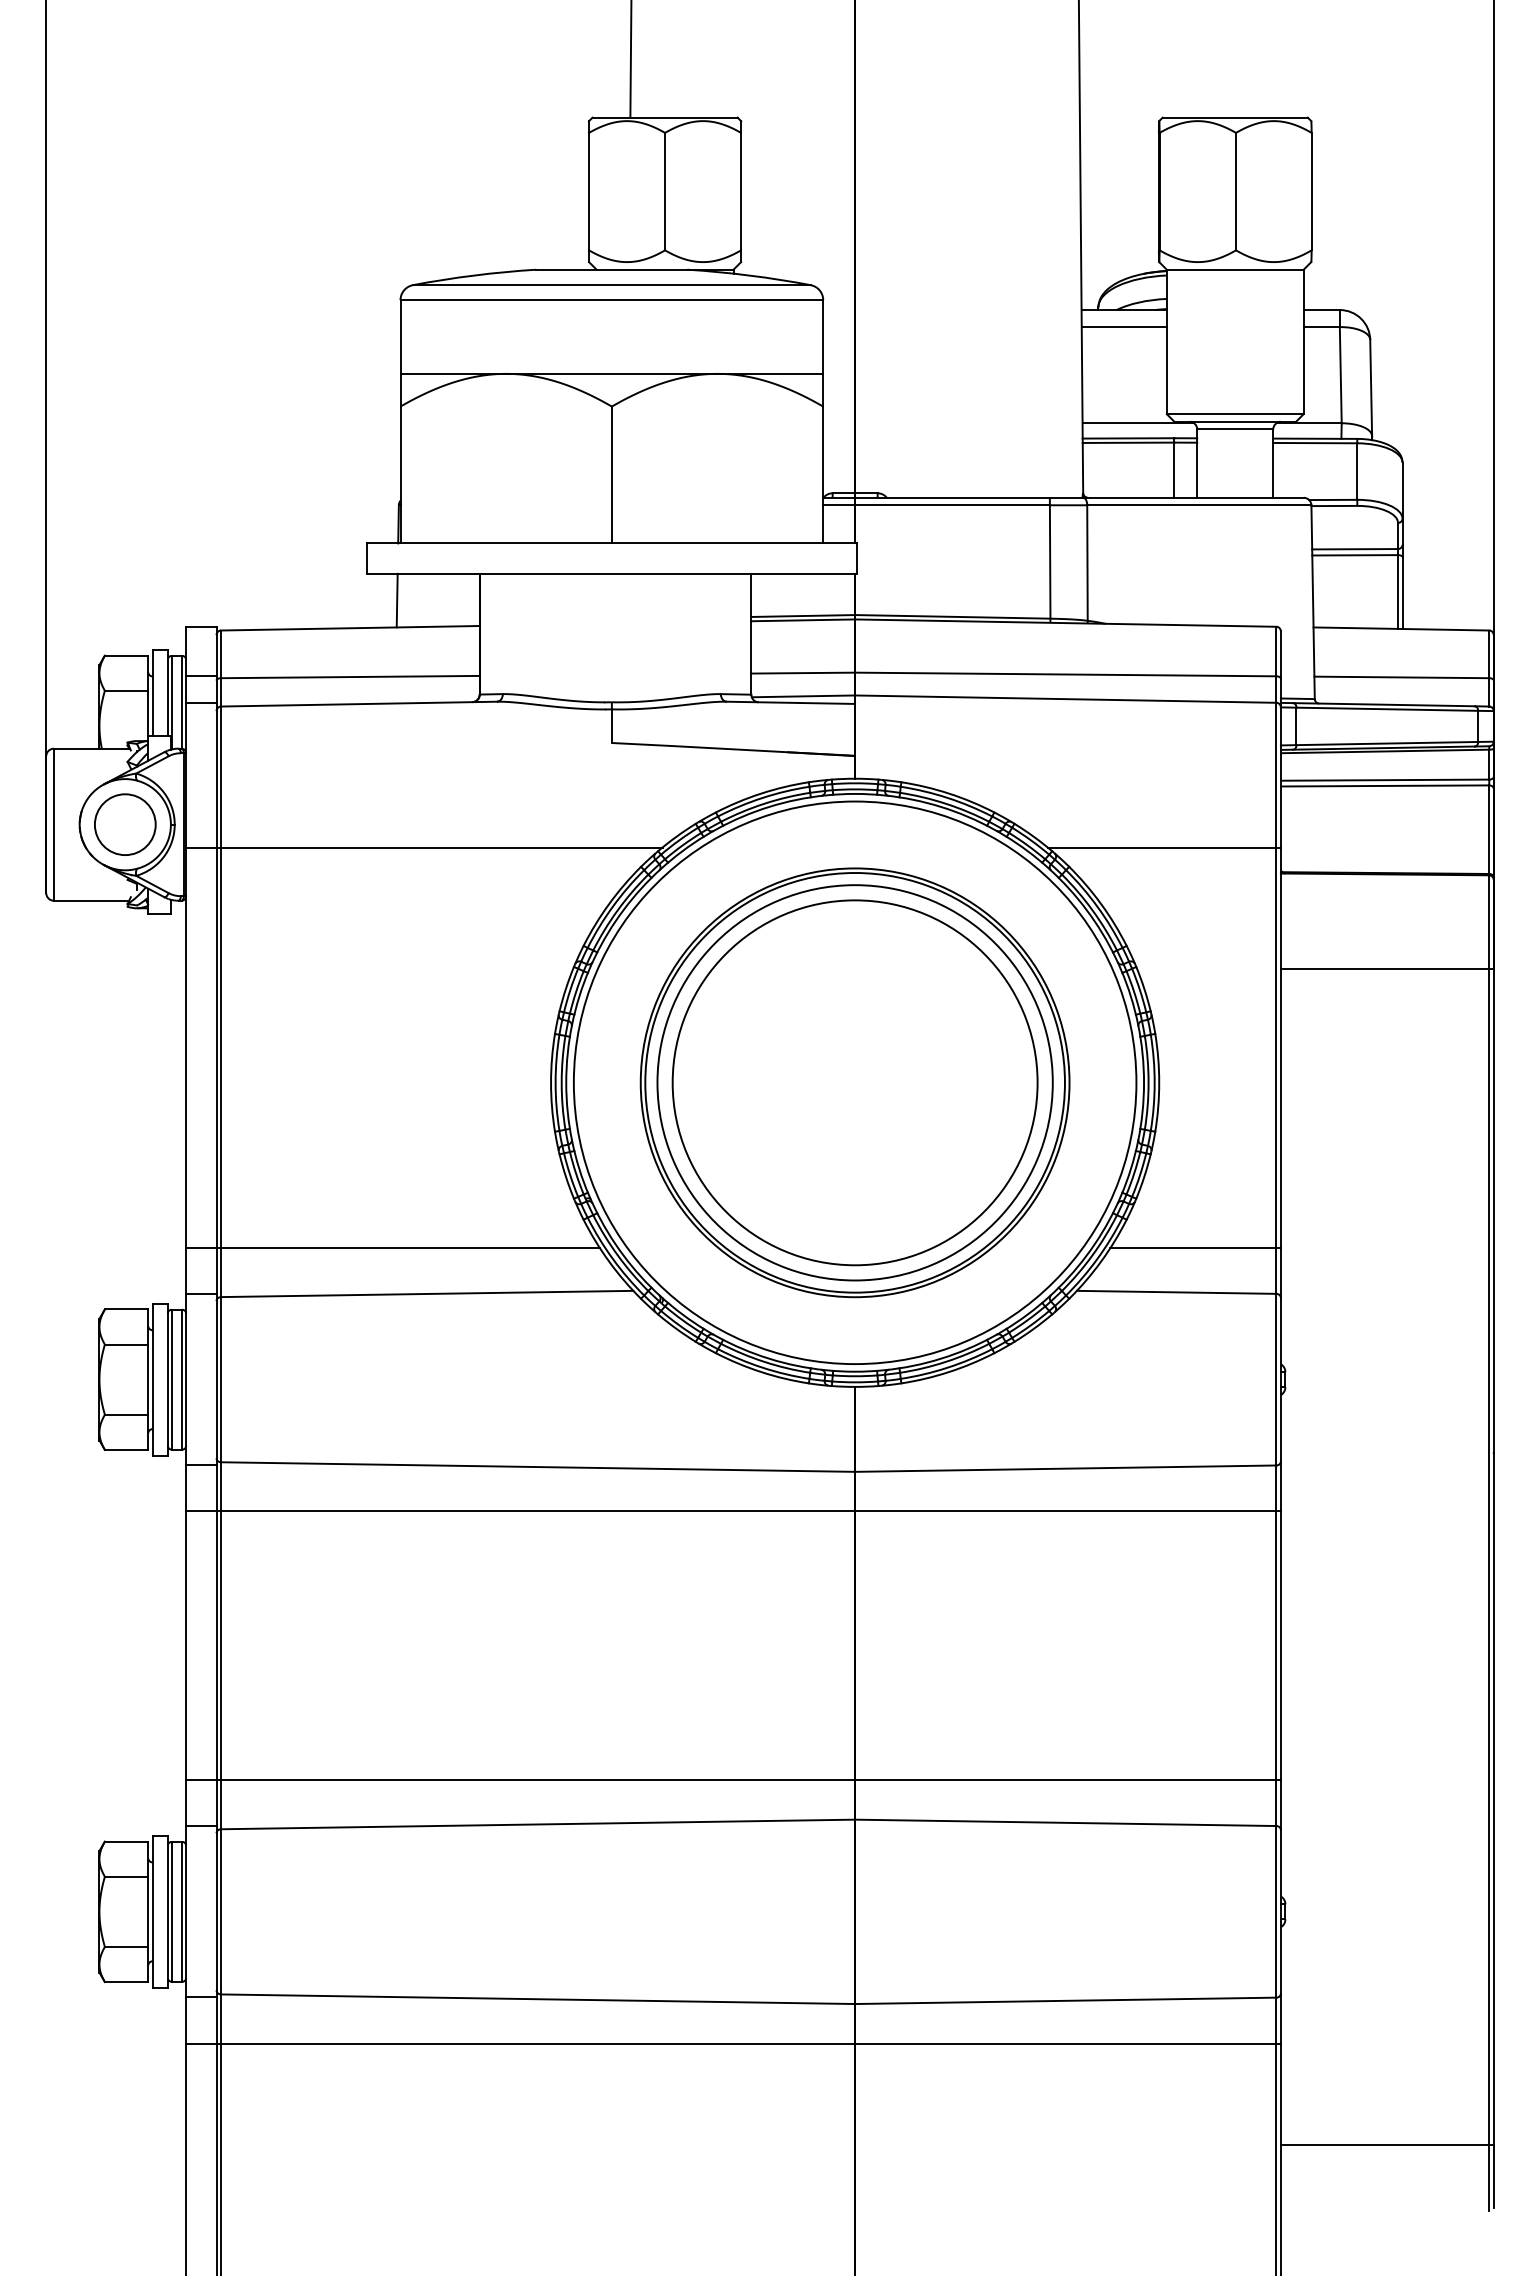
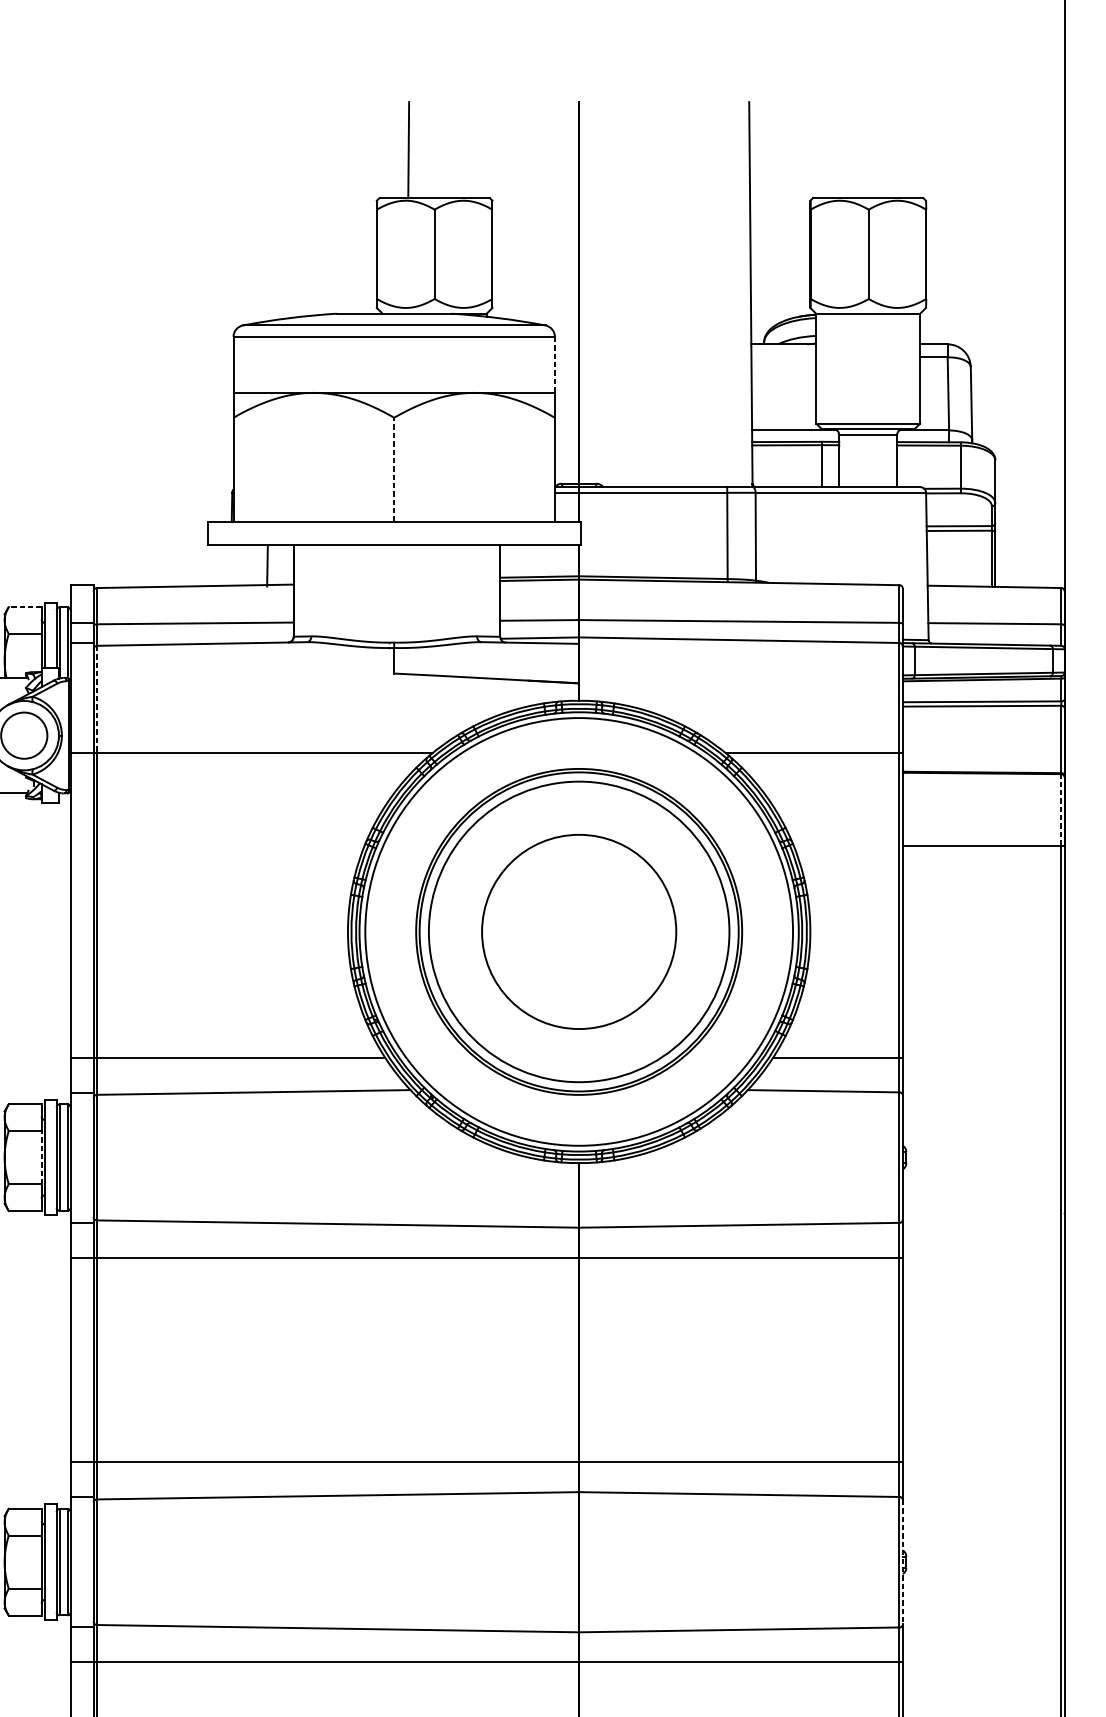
line: (1123, 327) -> (783, 357), removed
line: (823, 337) -> (555, 365), solid -> dashed
line: (611, 474) -> (393, 469), solid -> dashed
line: (396, 600) -> (266, 565), moved
line: (126, 655) -> (25, 607), solid -> dashed
line: (221, 777) -> (97, 699), solid -> dashed
line: (1489, 922) -> (1061, 810), solid -> dashed
circle: (854, 1082) -> (578, 931), size x0.7
line: (148, 1379) -> (41, 1157), solid -> dashed
line: (1280, 1911) -> (902, 1561), solid -> dashed

